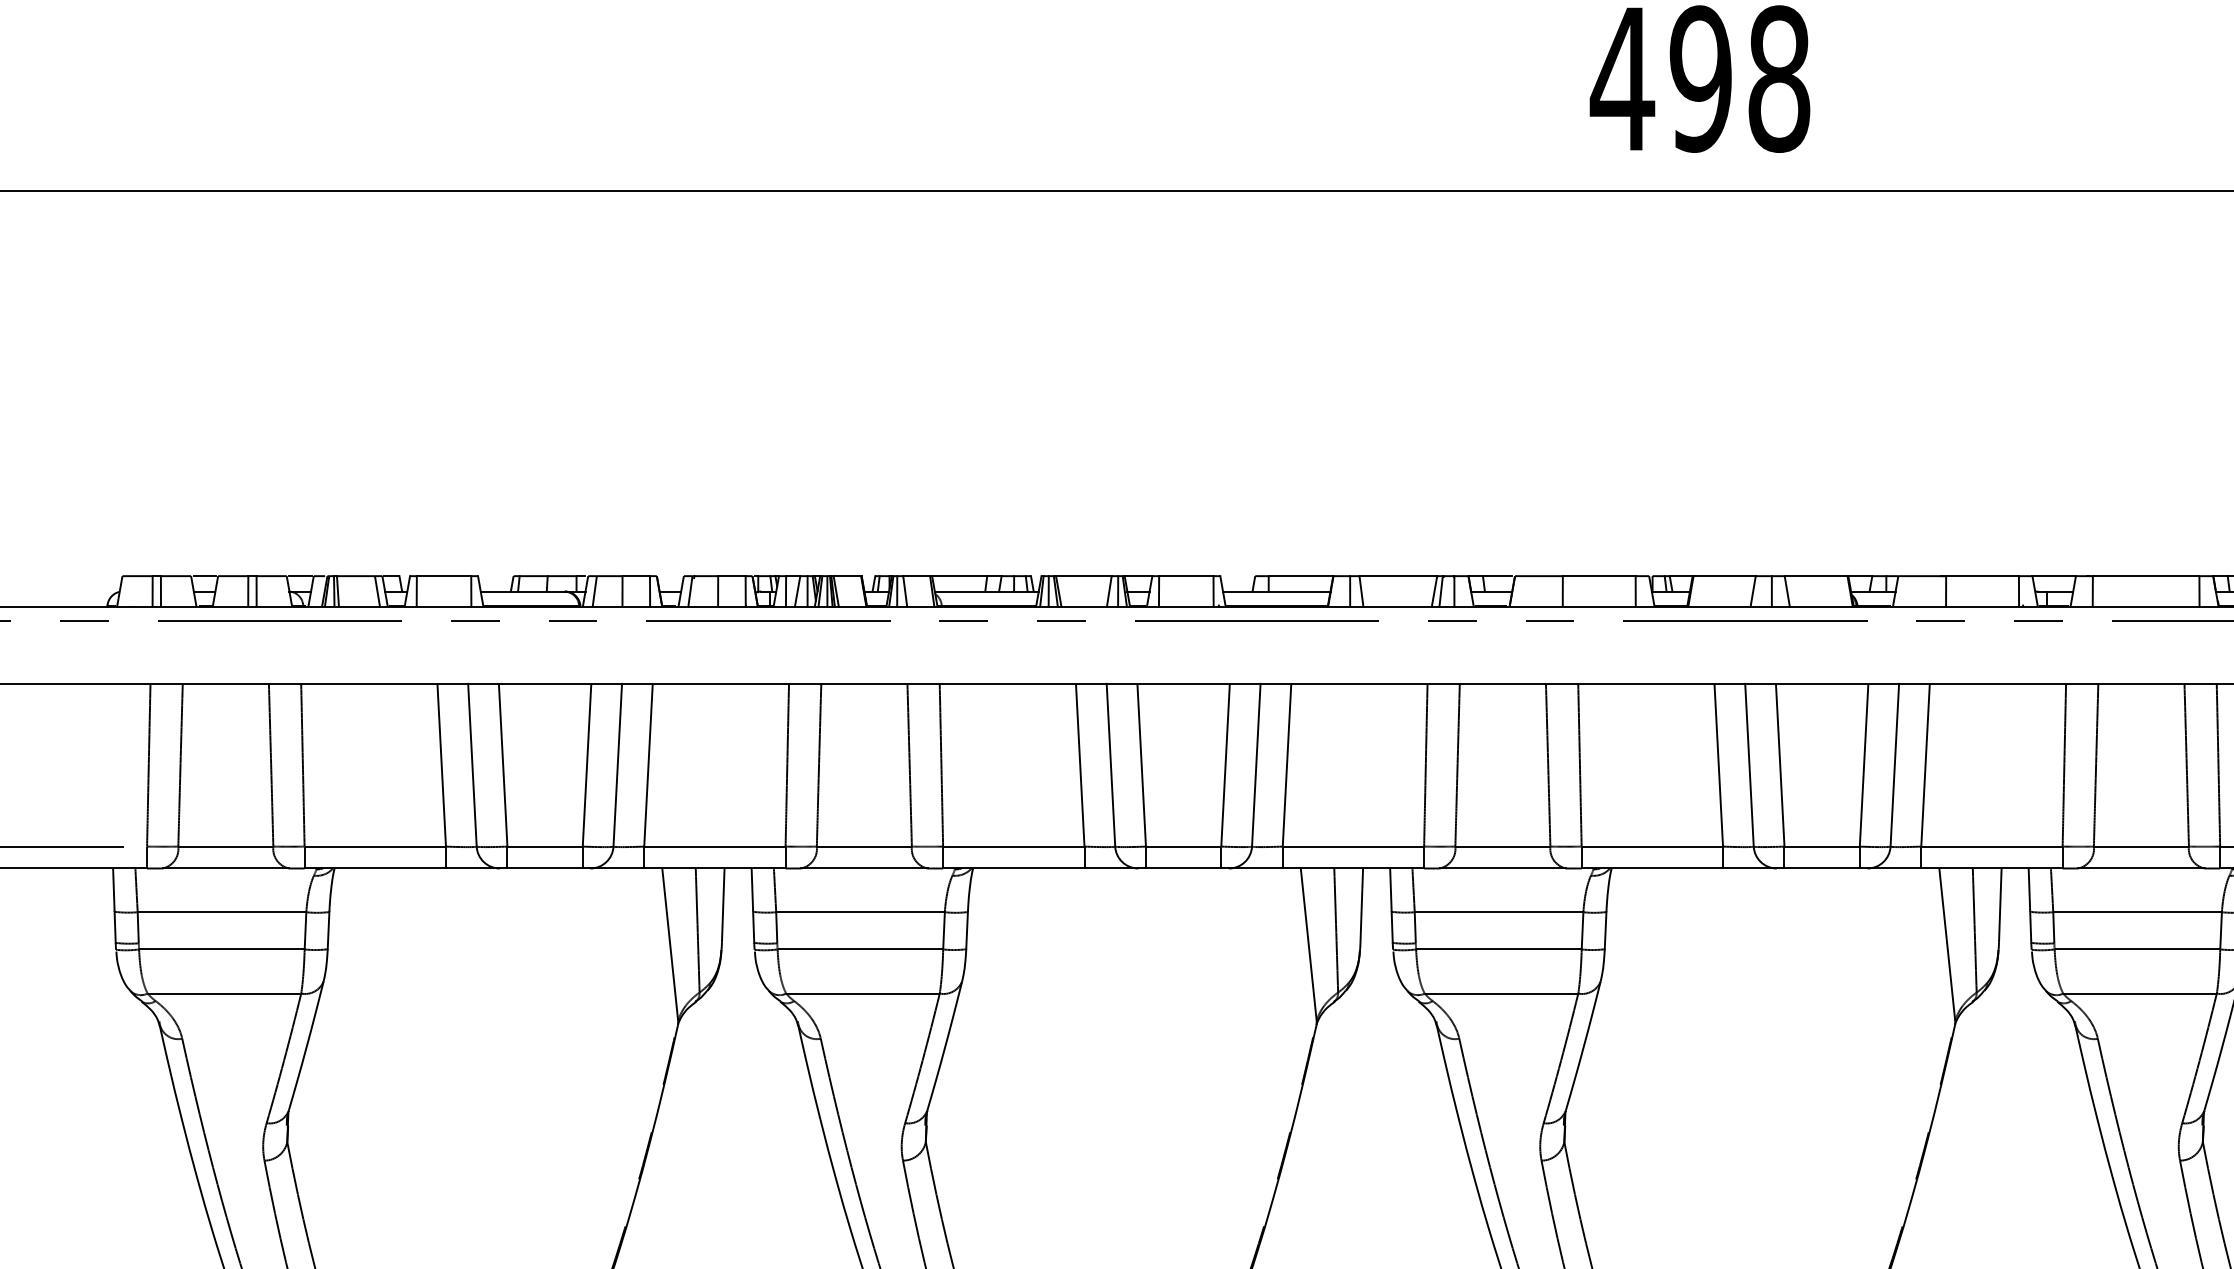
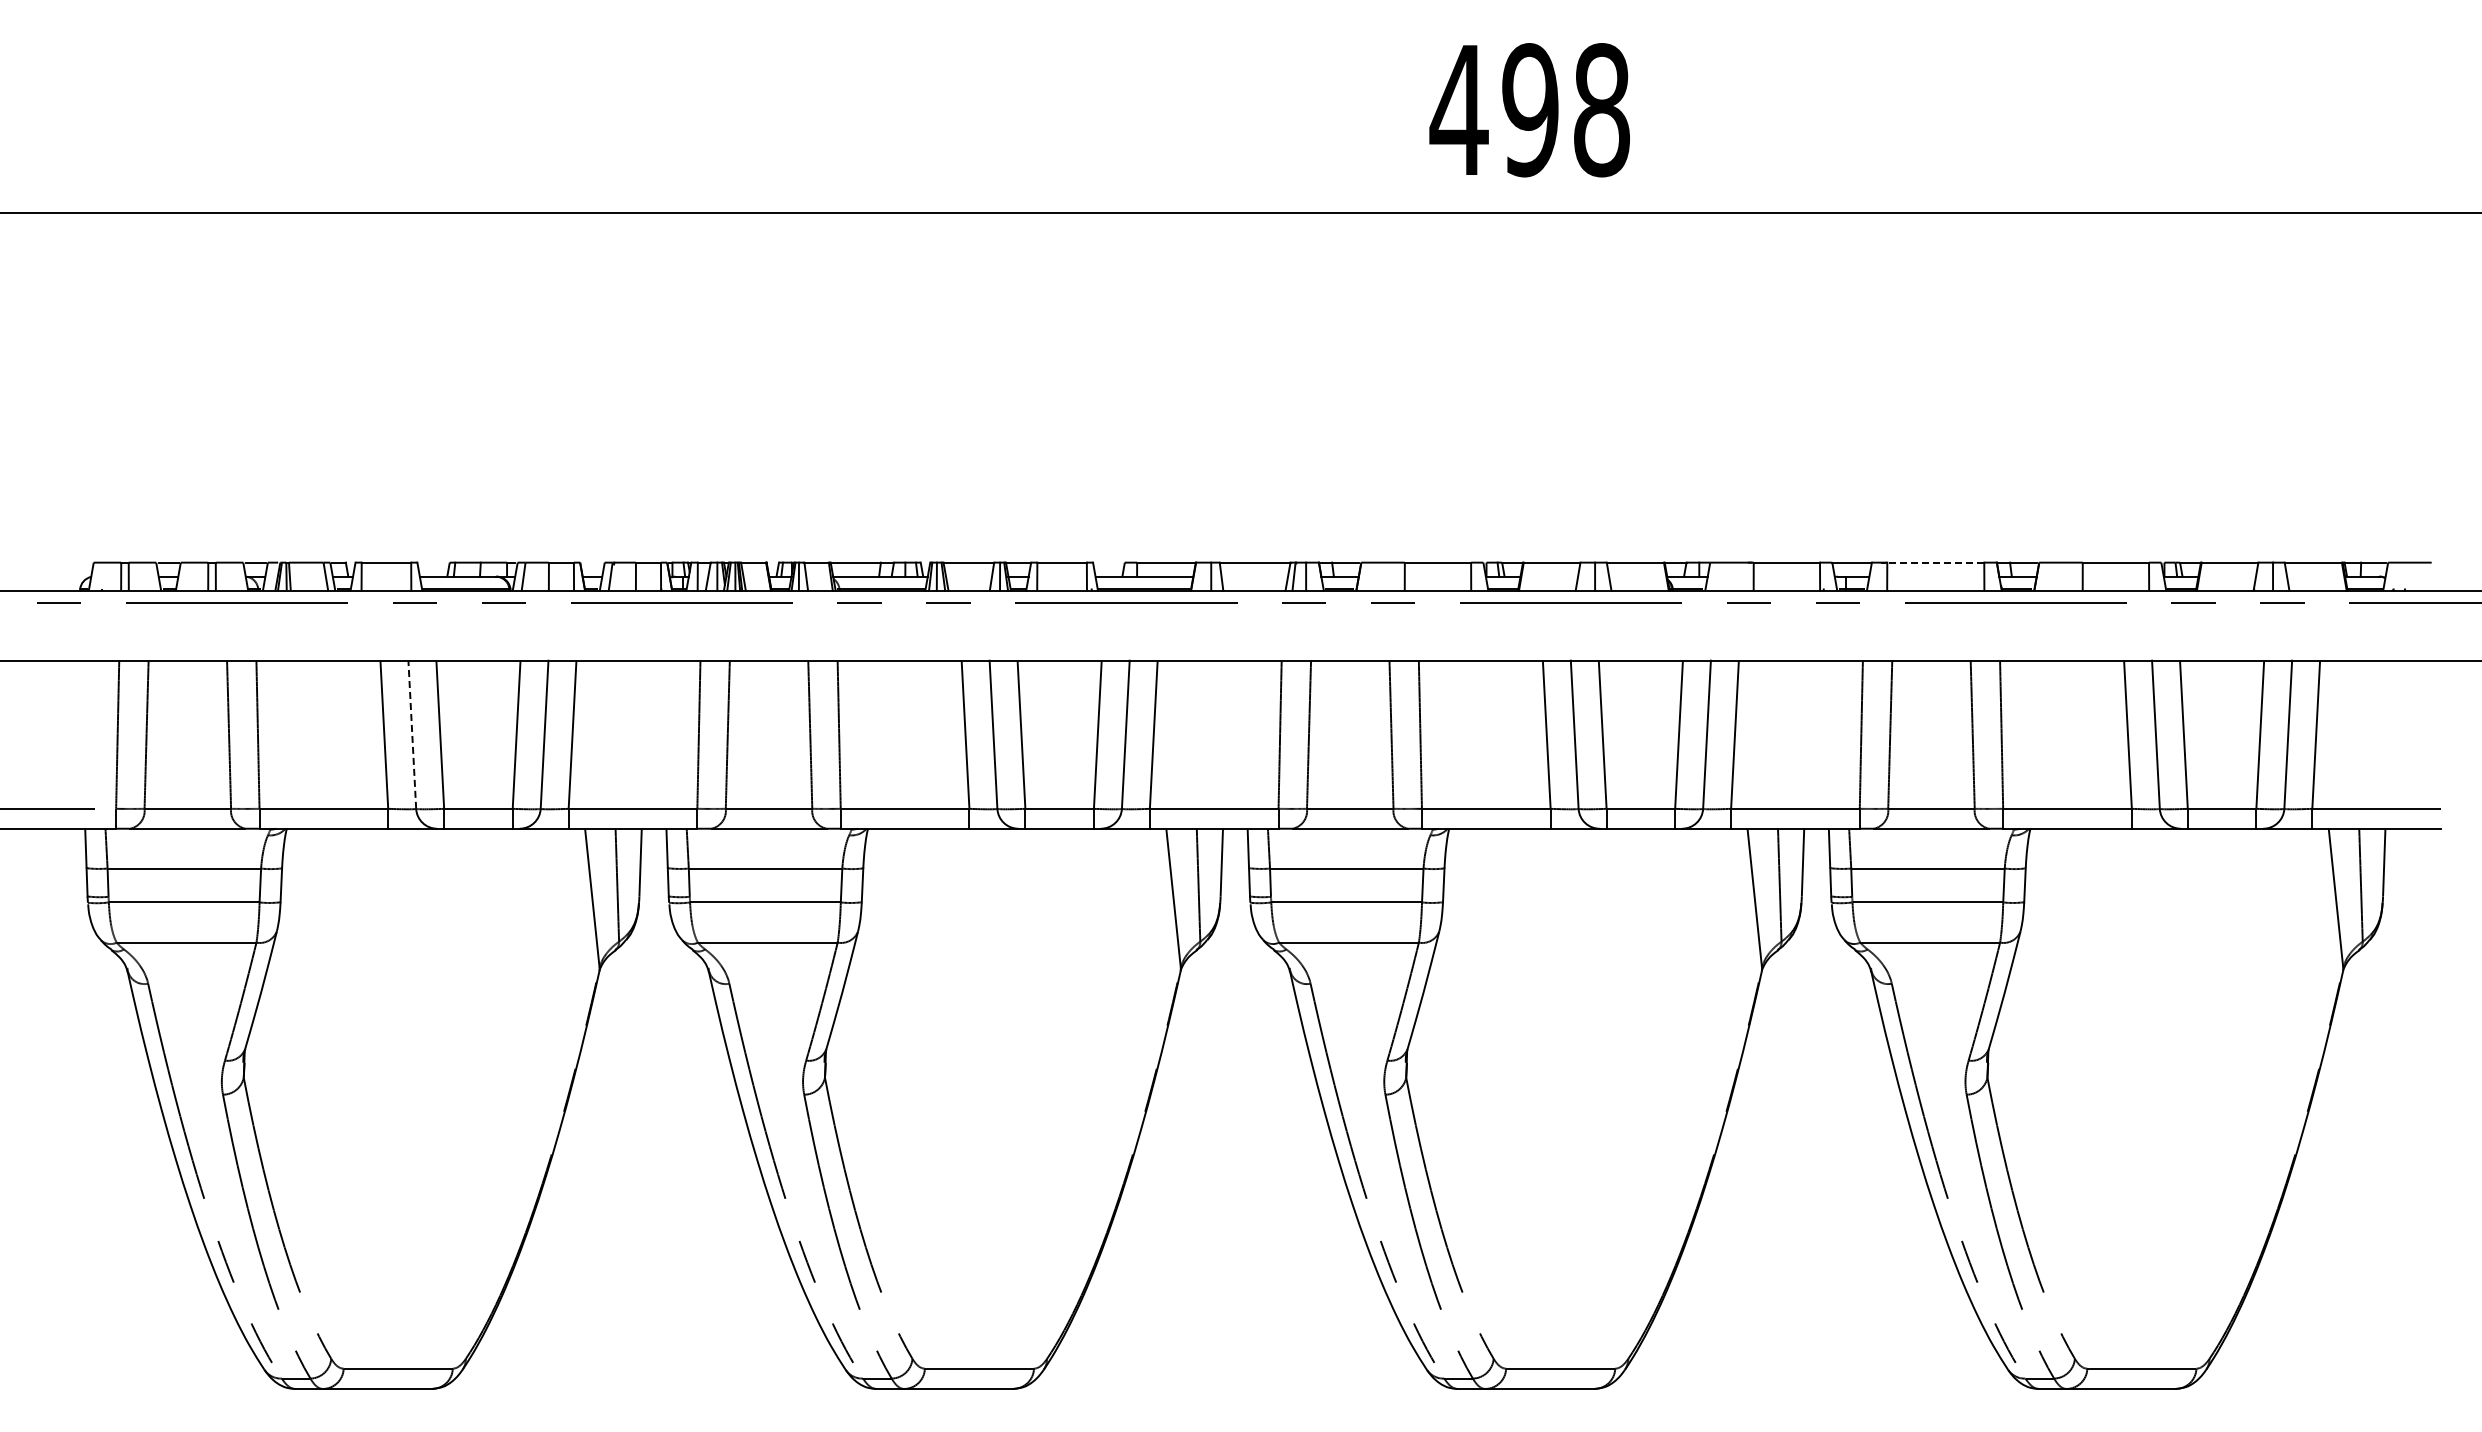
line: (2145, 575) -> (1935, 562), solid -> dashed
line: (472, 764) -> (412, 734), solid -> dashed

